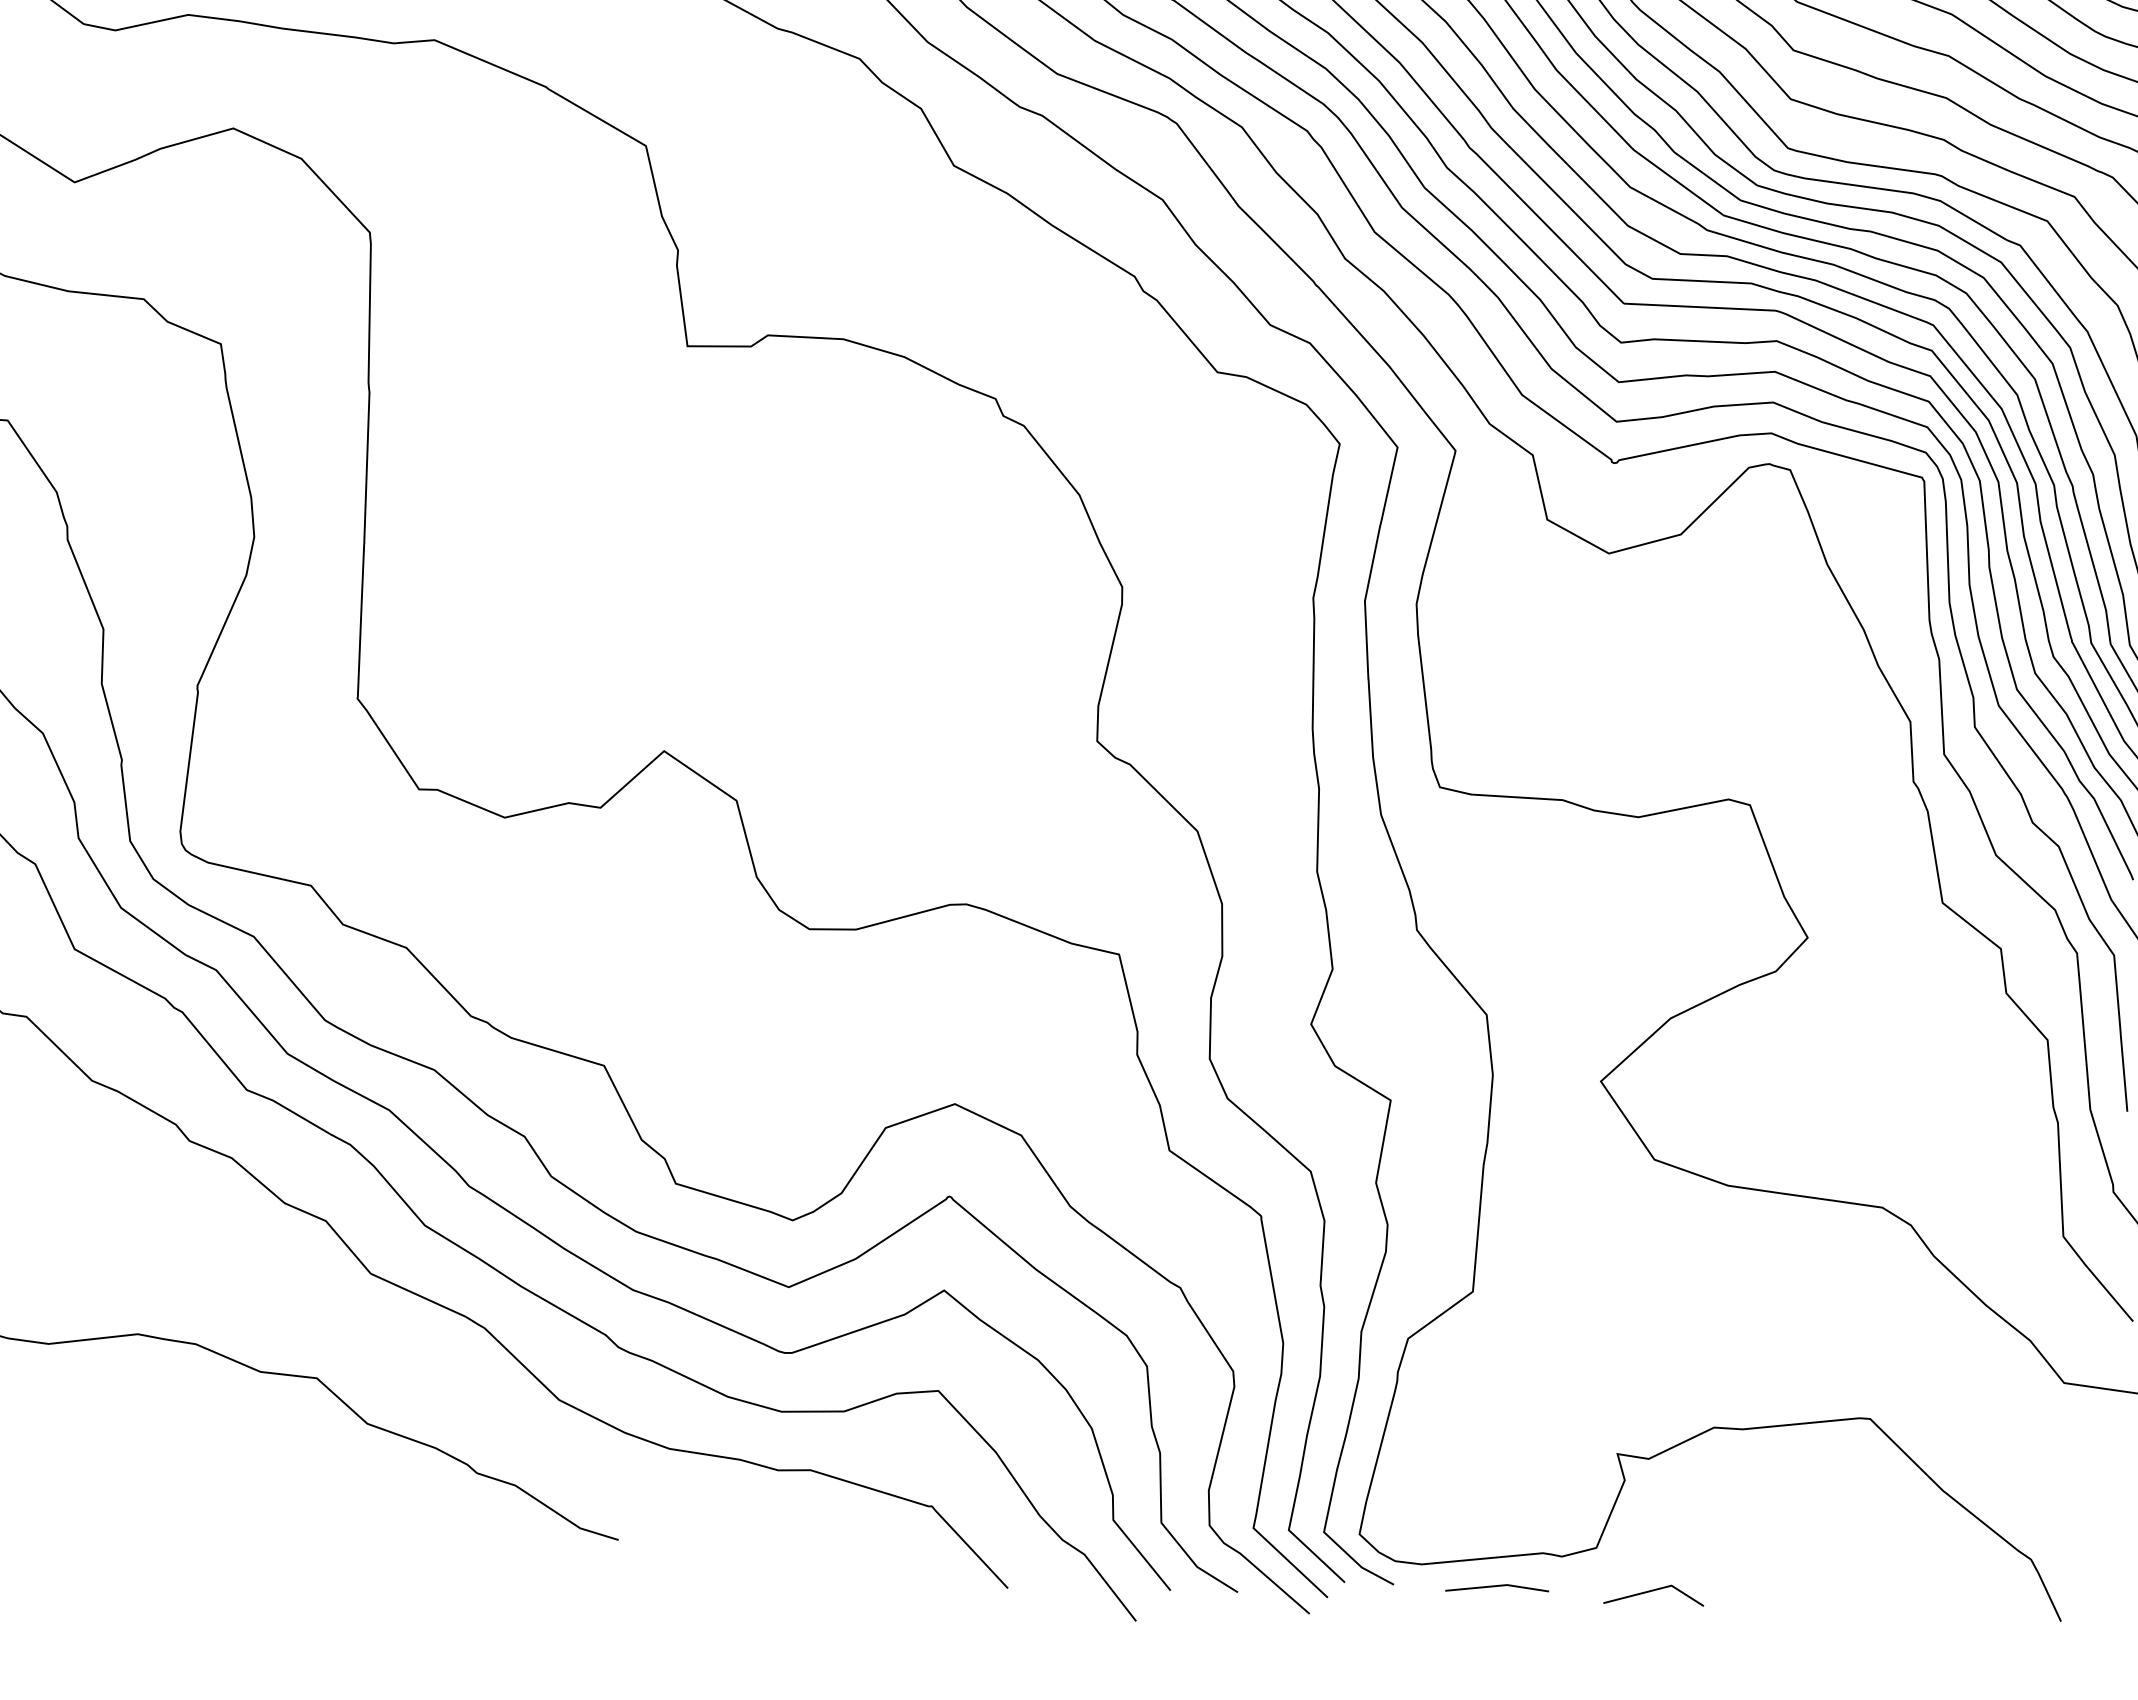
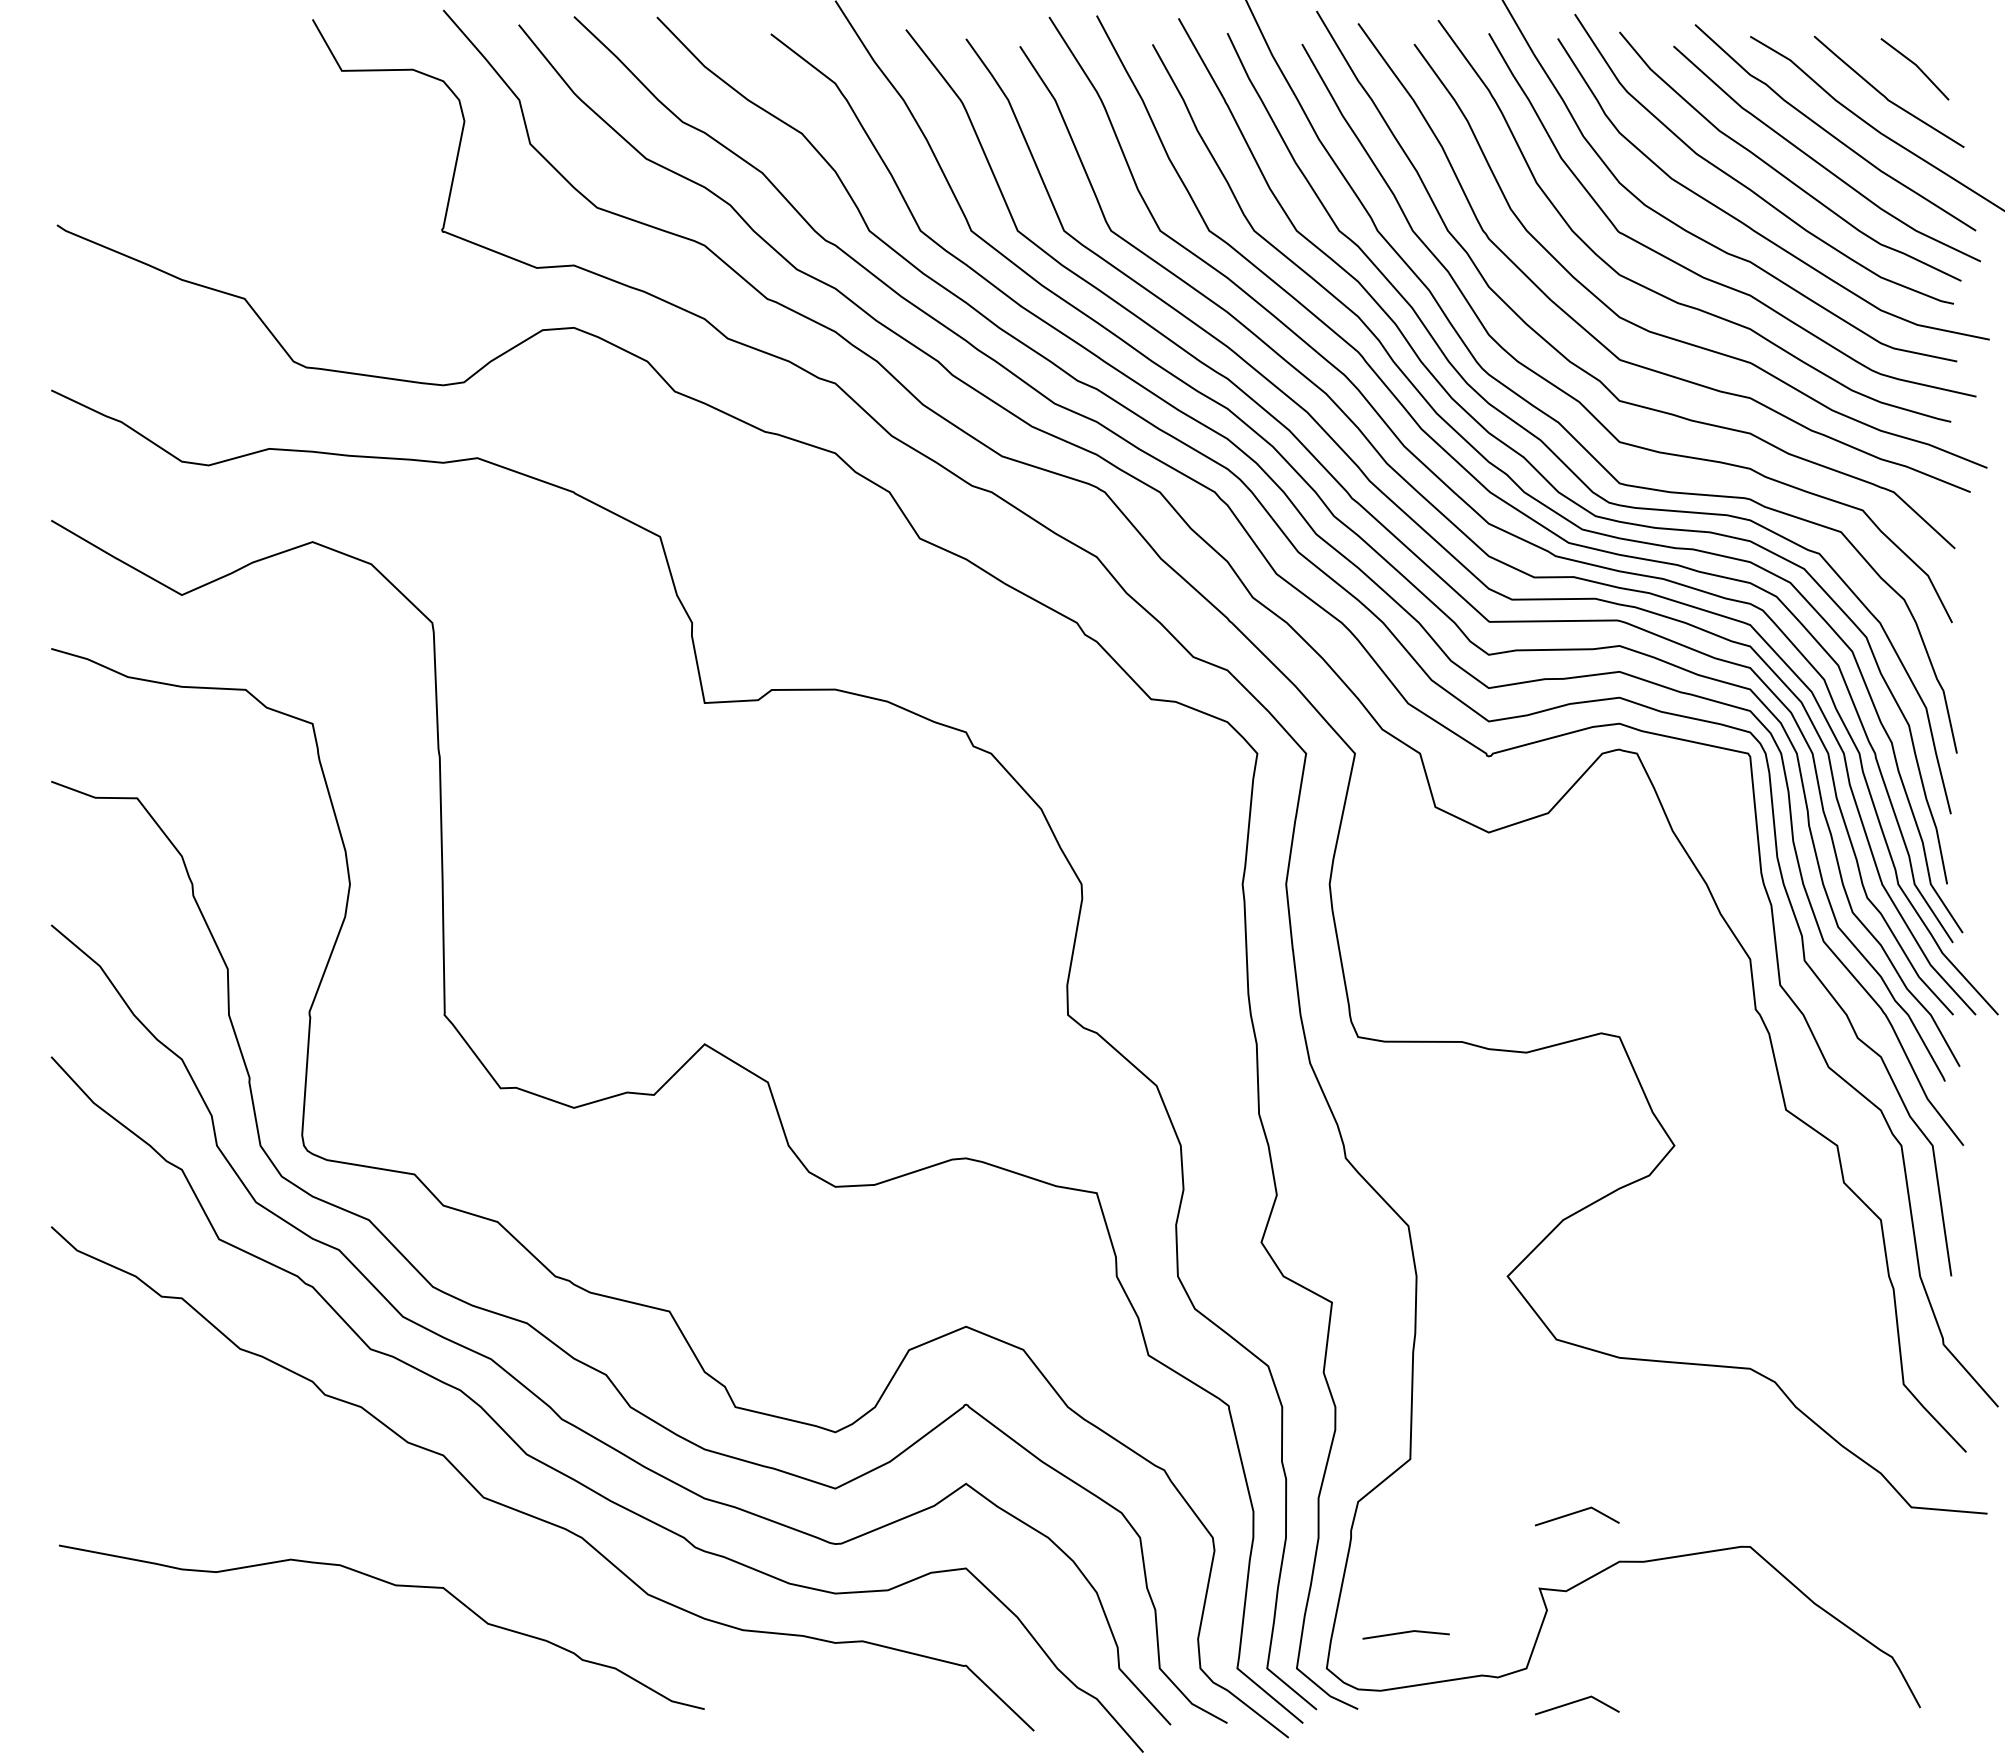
line: (1666, 1367) -> (1576, 1513), added
line: (1496, 1587) -> (1405, 1633), moved

